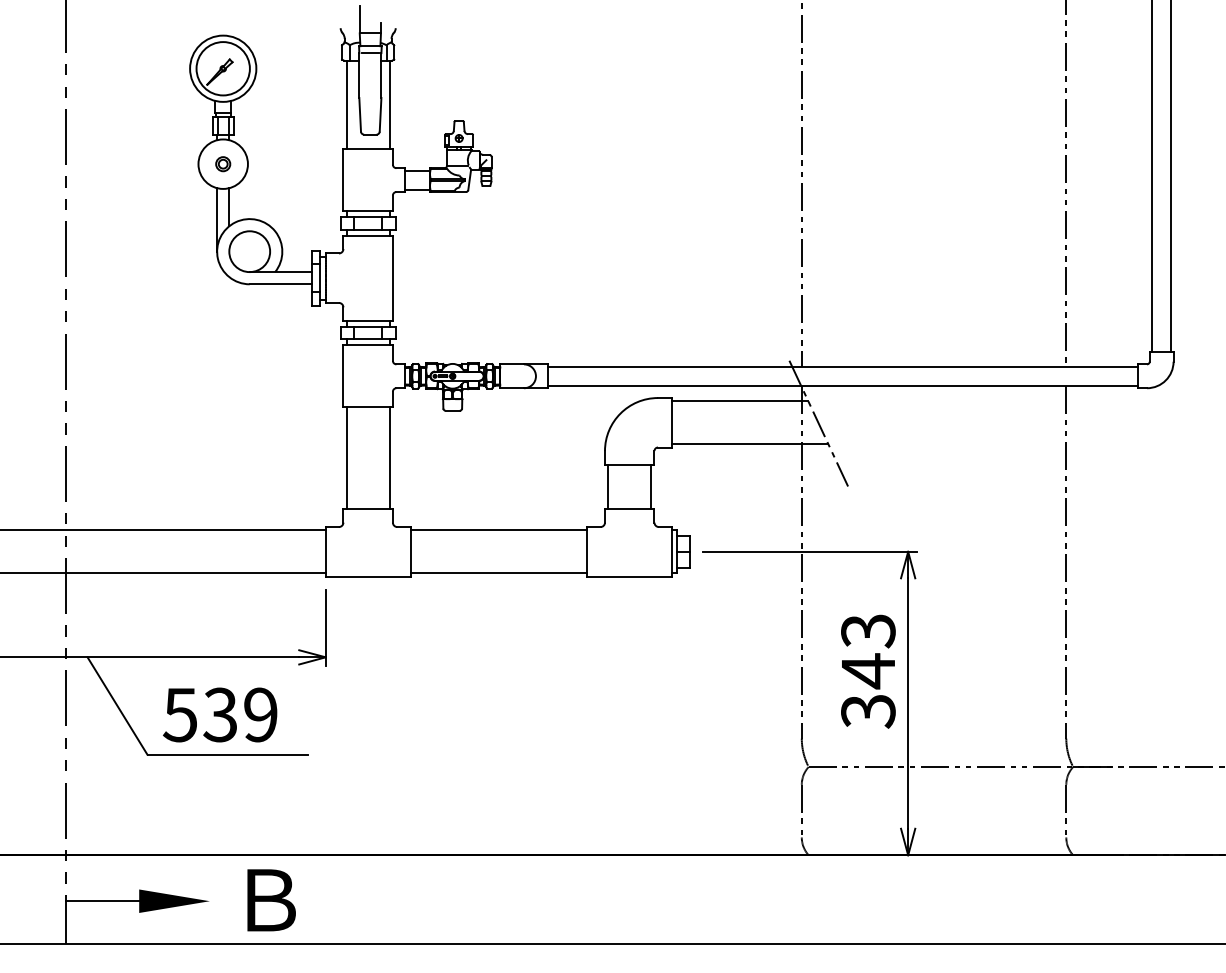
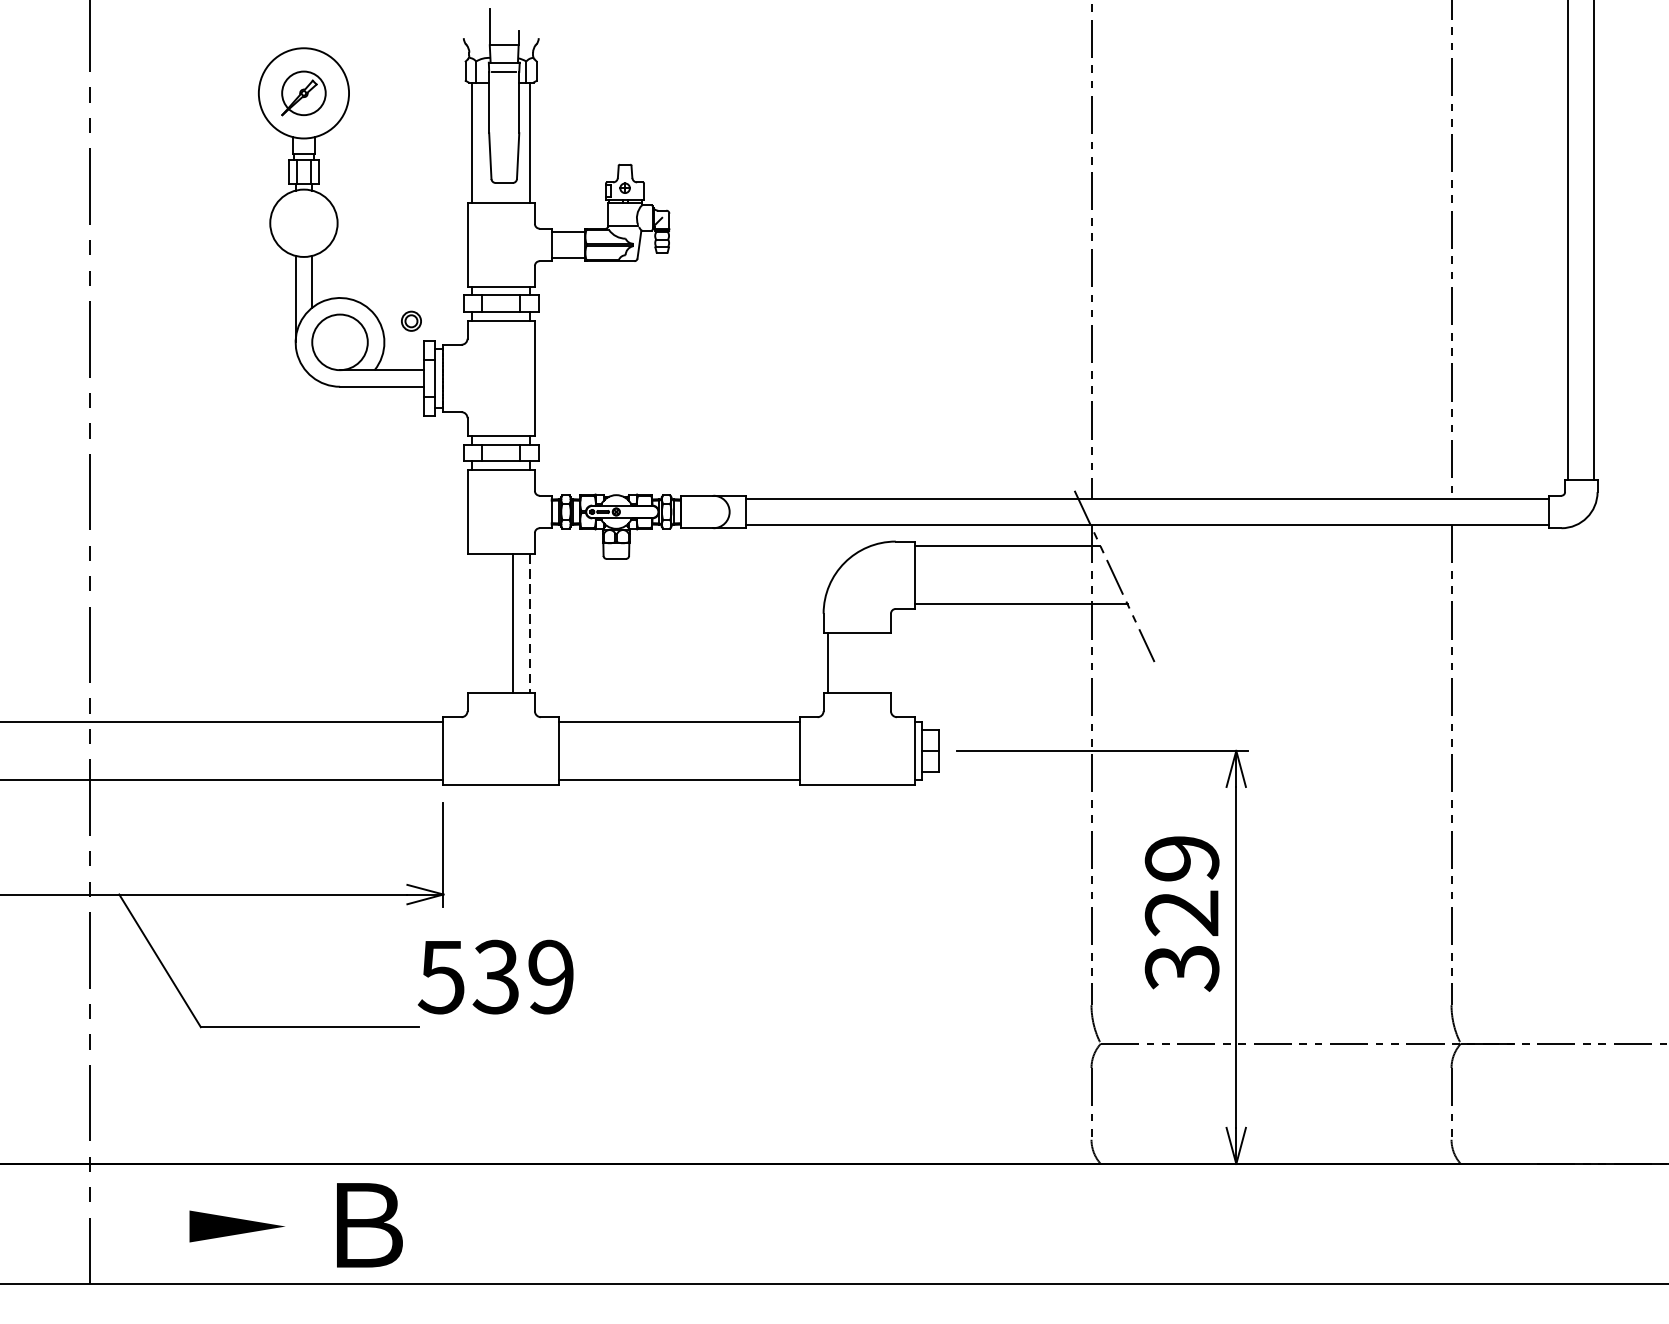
circle: (222, 68) -> (302, 93), size x0.6
part: (223, 164) -> (411, 321), moved
line: (346, 458) -> (512, 623), moved
line: (389, 458) -> (530, 623), solid -> dashed
line: (651, 487) -> (886, 663), removed
text: (868, 651) -> (1182, 886), 343 -> 329
text: (220, 714) -> (496, 976), moved
line: (102, 901) -> (139, 1226), removed

